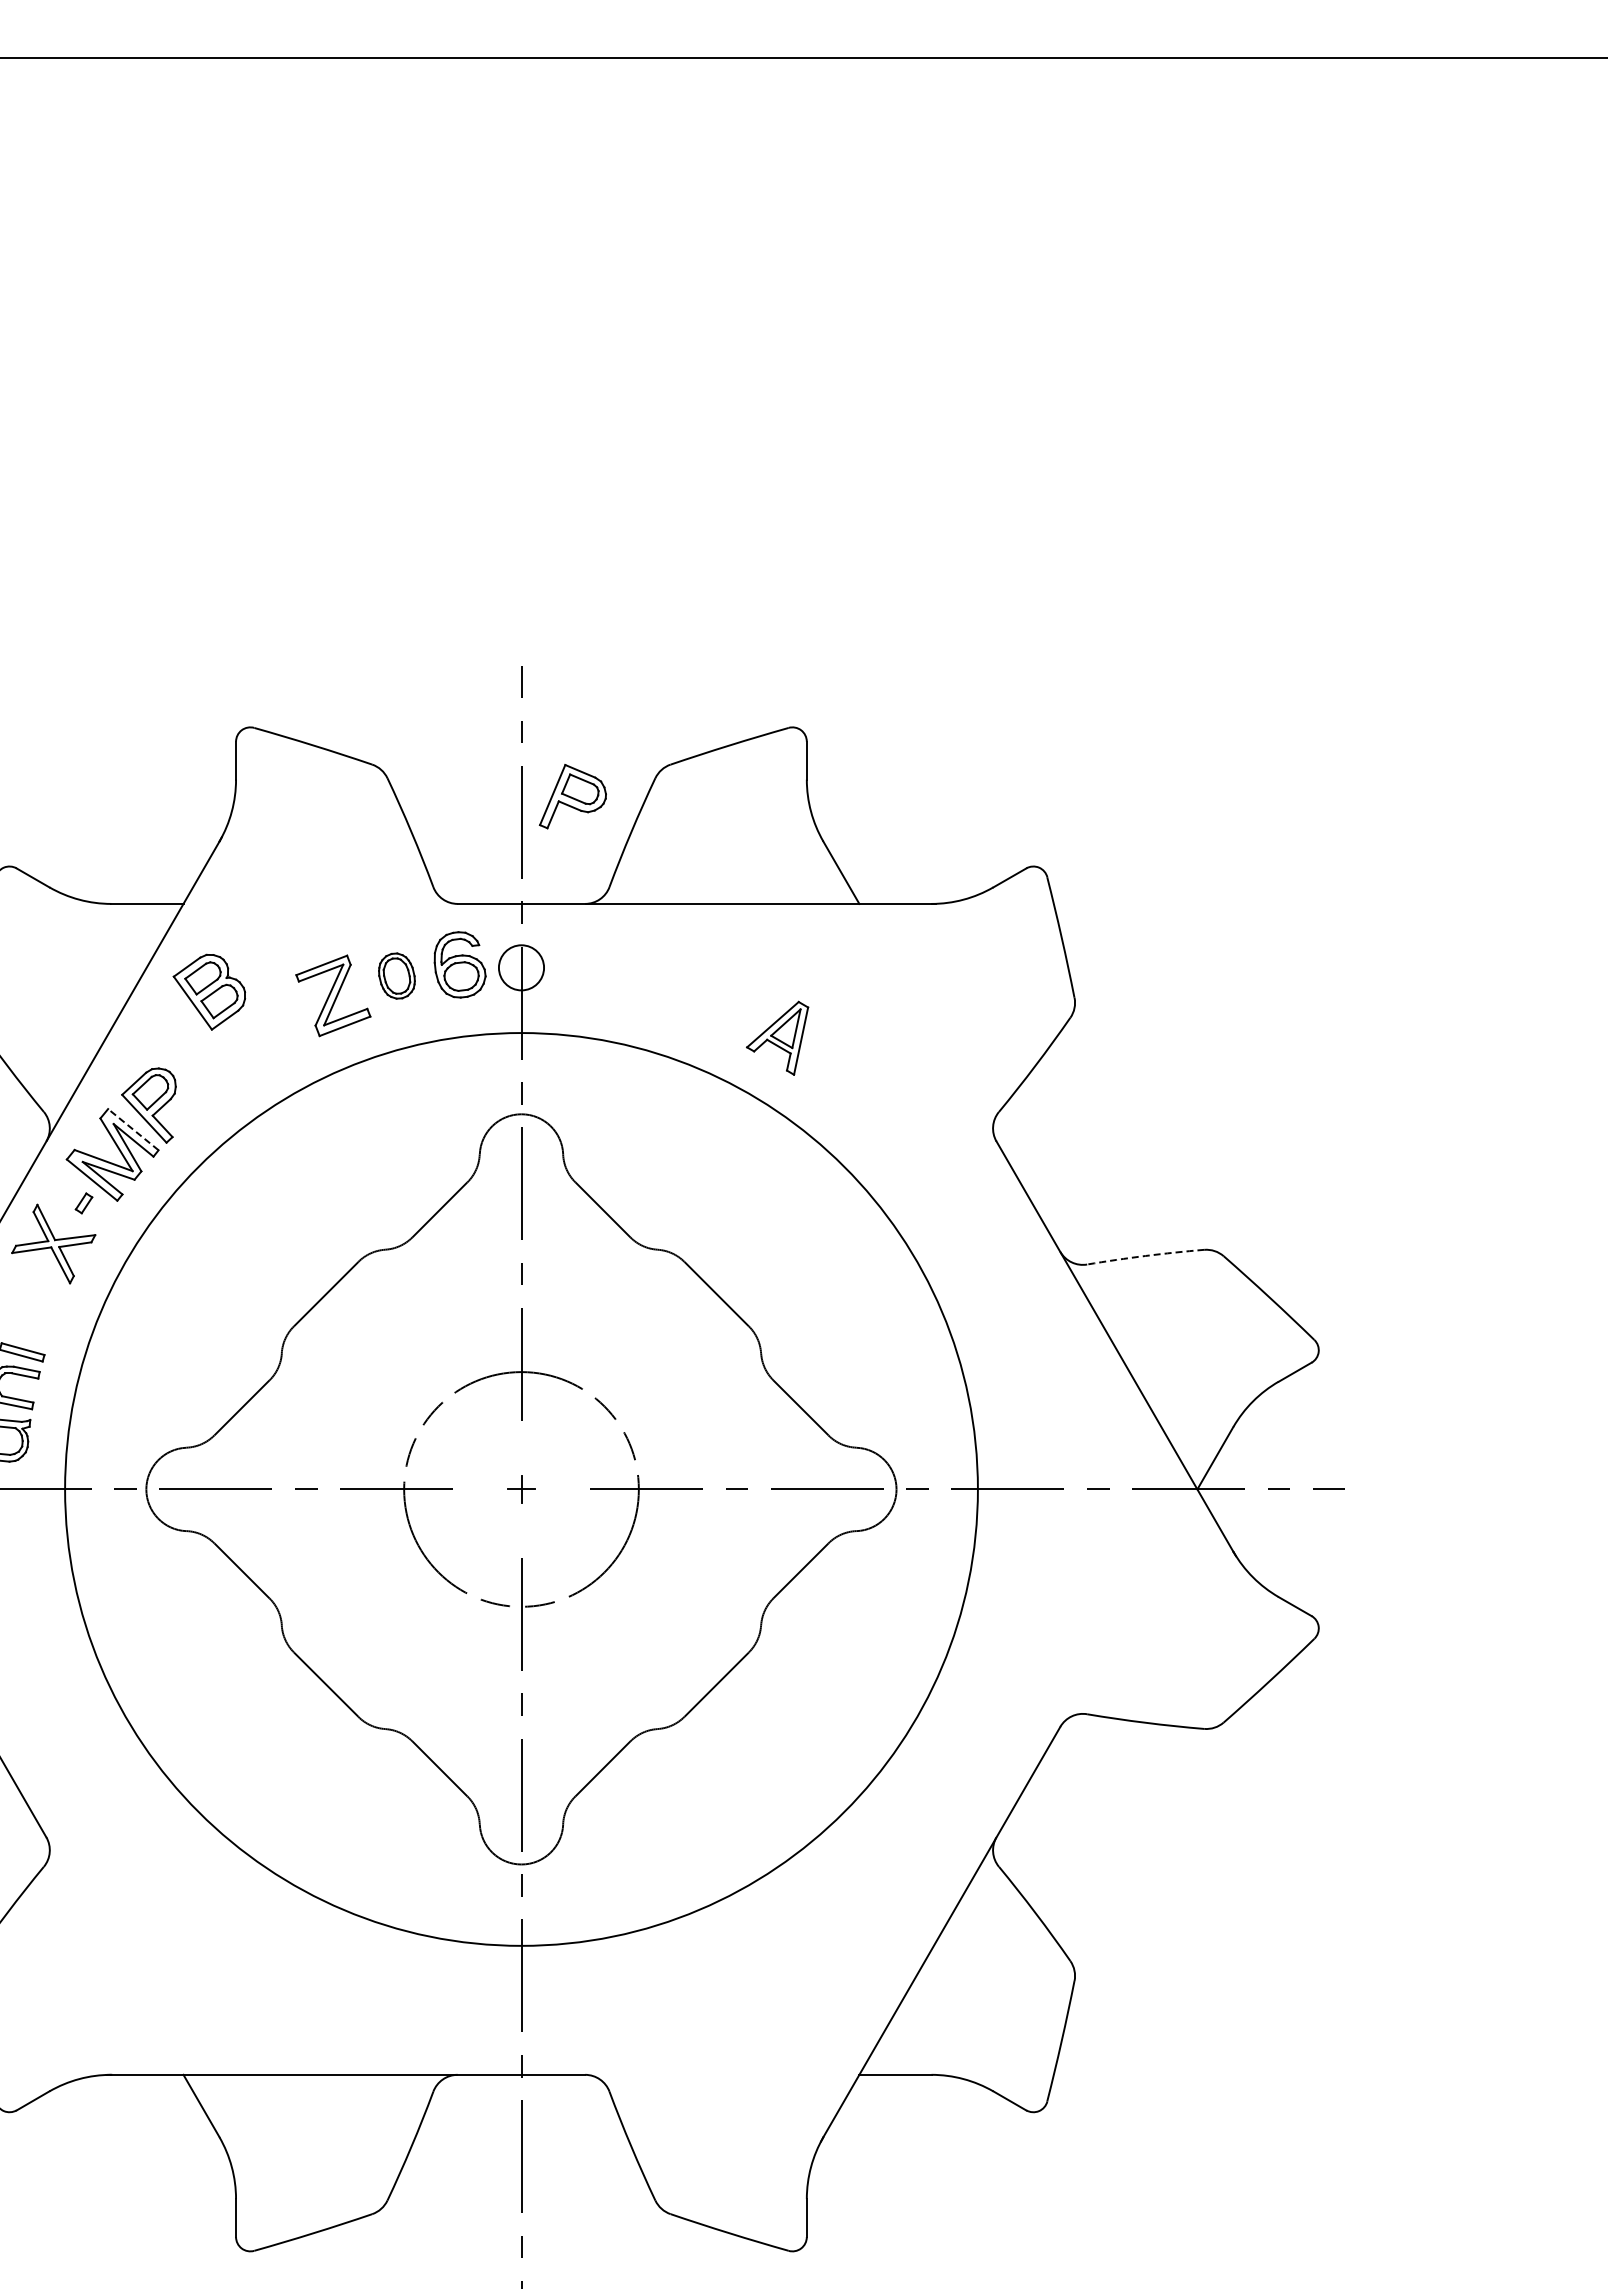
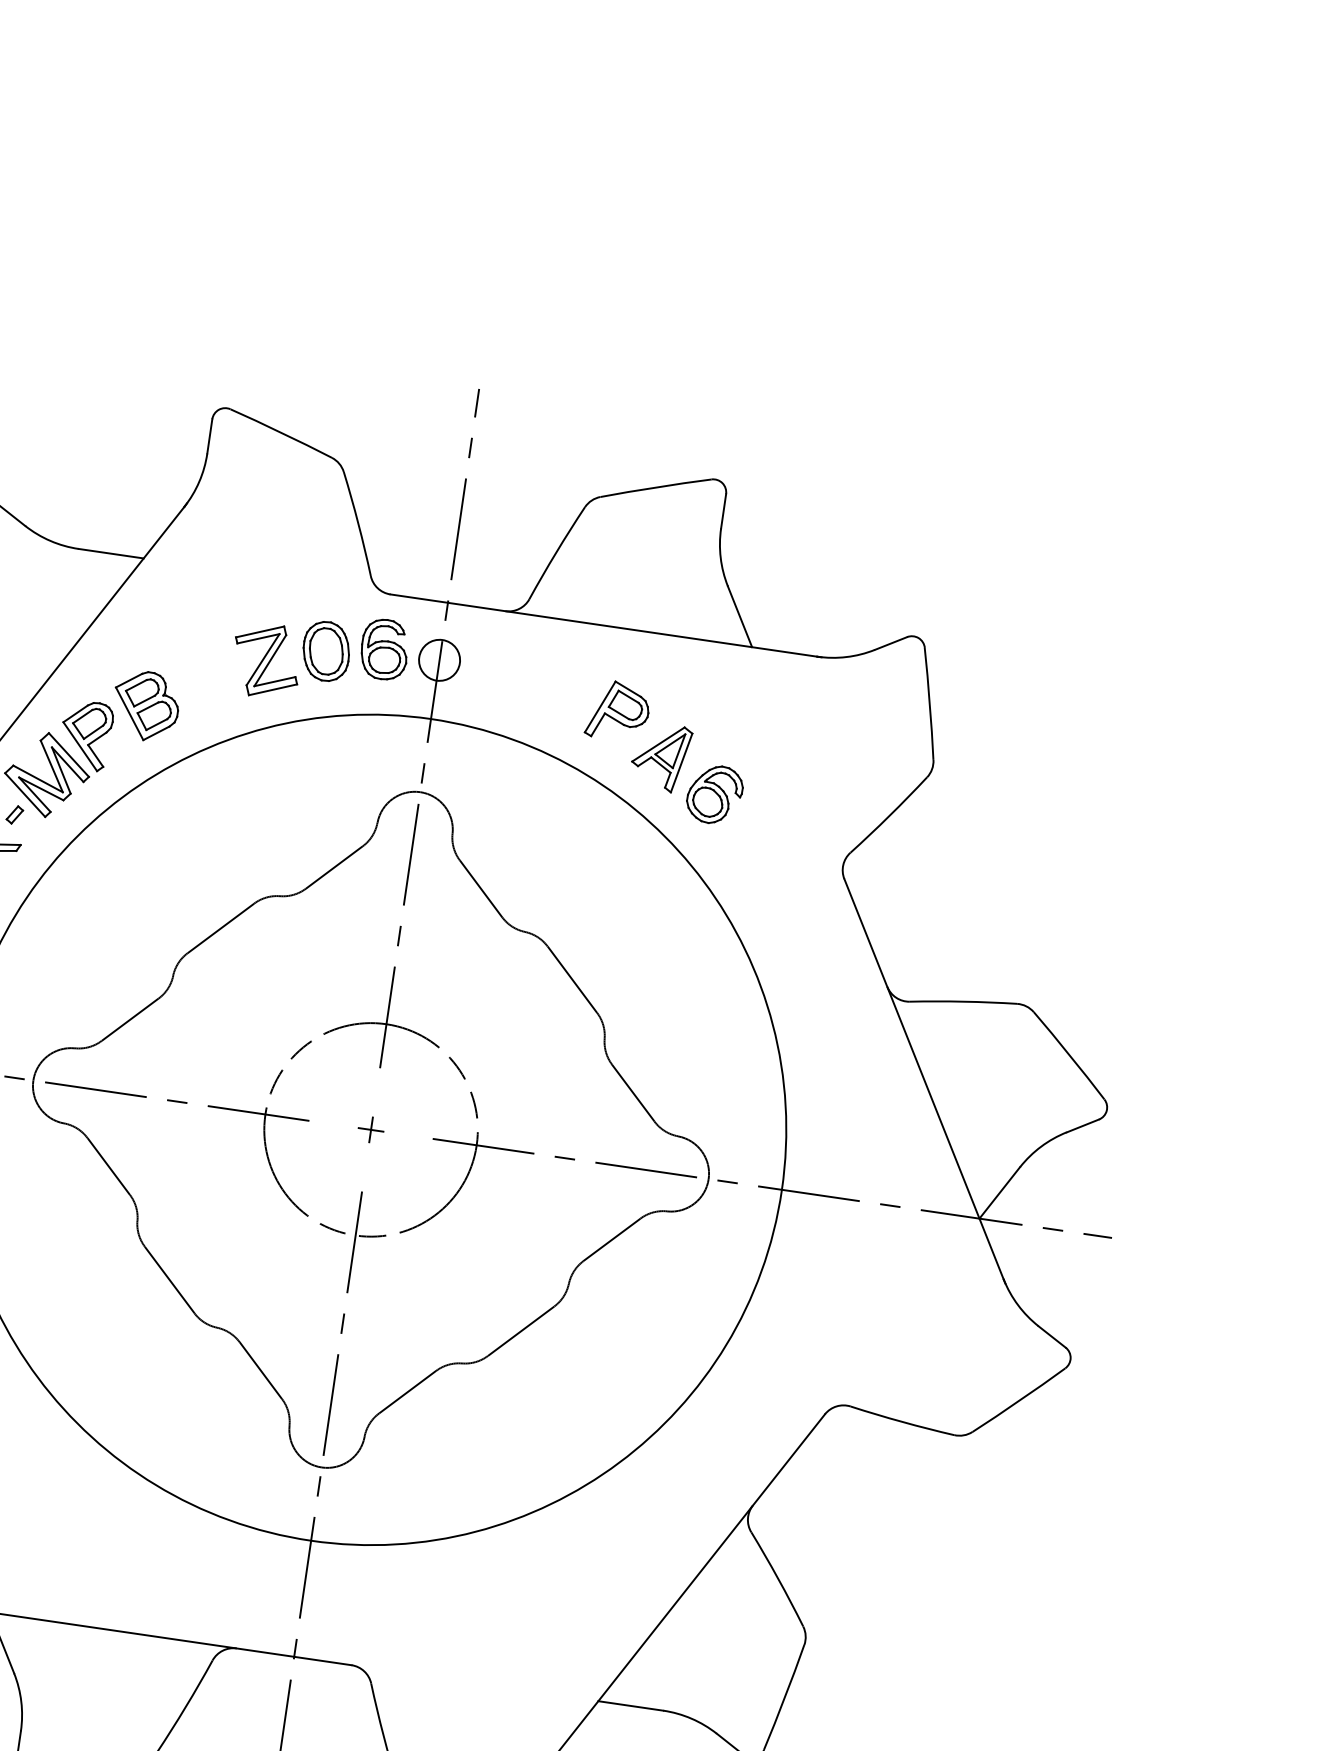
part: (572, 796) -> (617, 710), moved
part: (396, 975) -> (326, 650), size x1.43
part: (208, 991) -> (145, 705), moved
part: (842, 1070) -> (715, 794), added
line: (133, 1129) -> (69, 754), dashed -> solid
arc: (1145, 1255) -> (963, 1001), dashed -> solid

